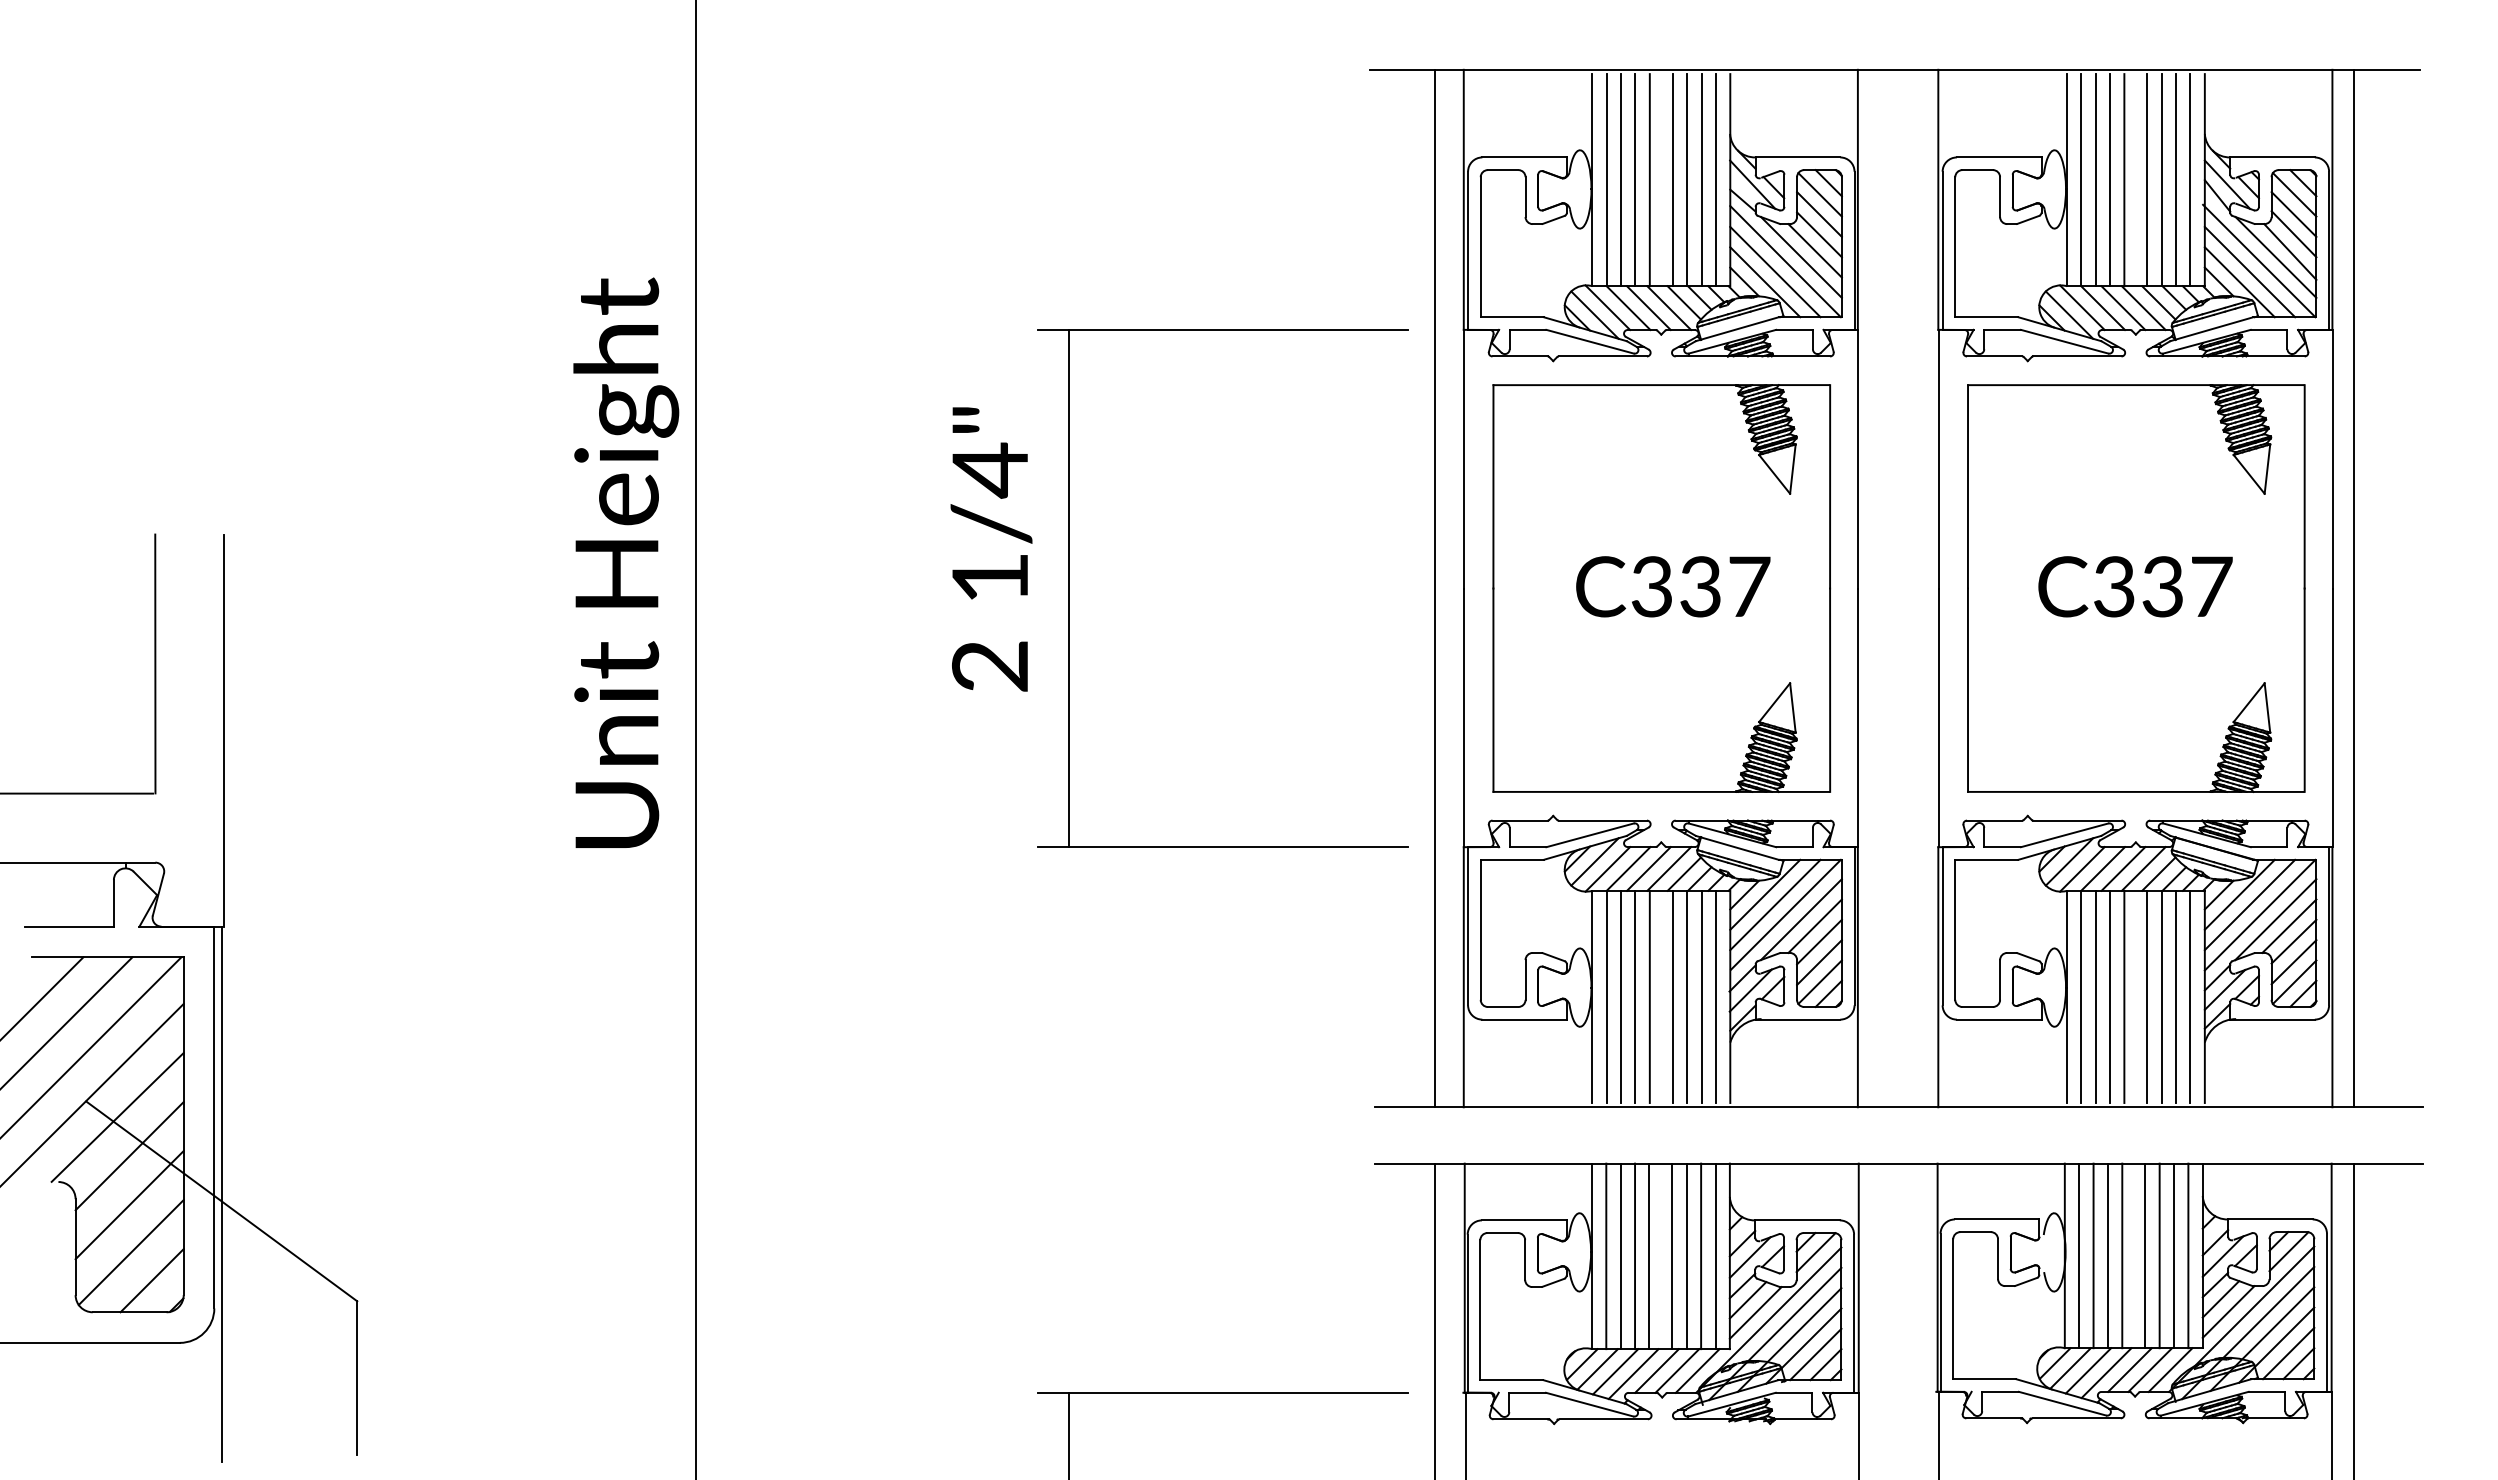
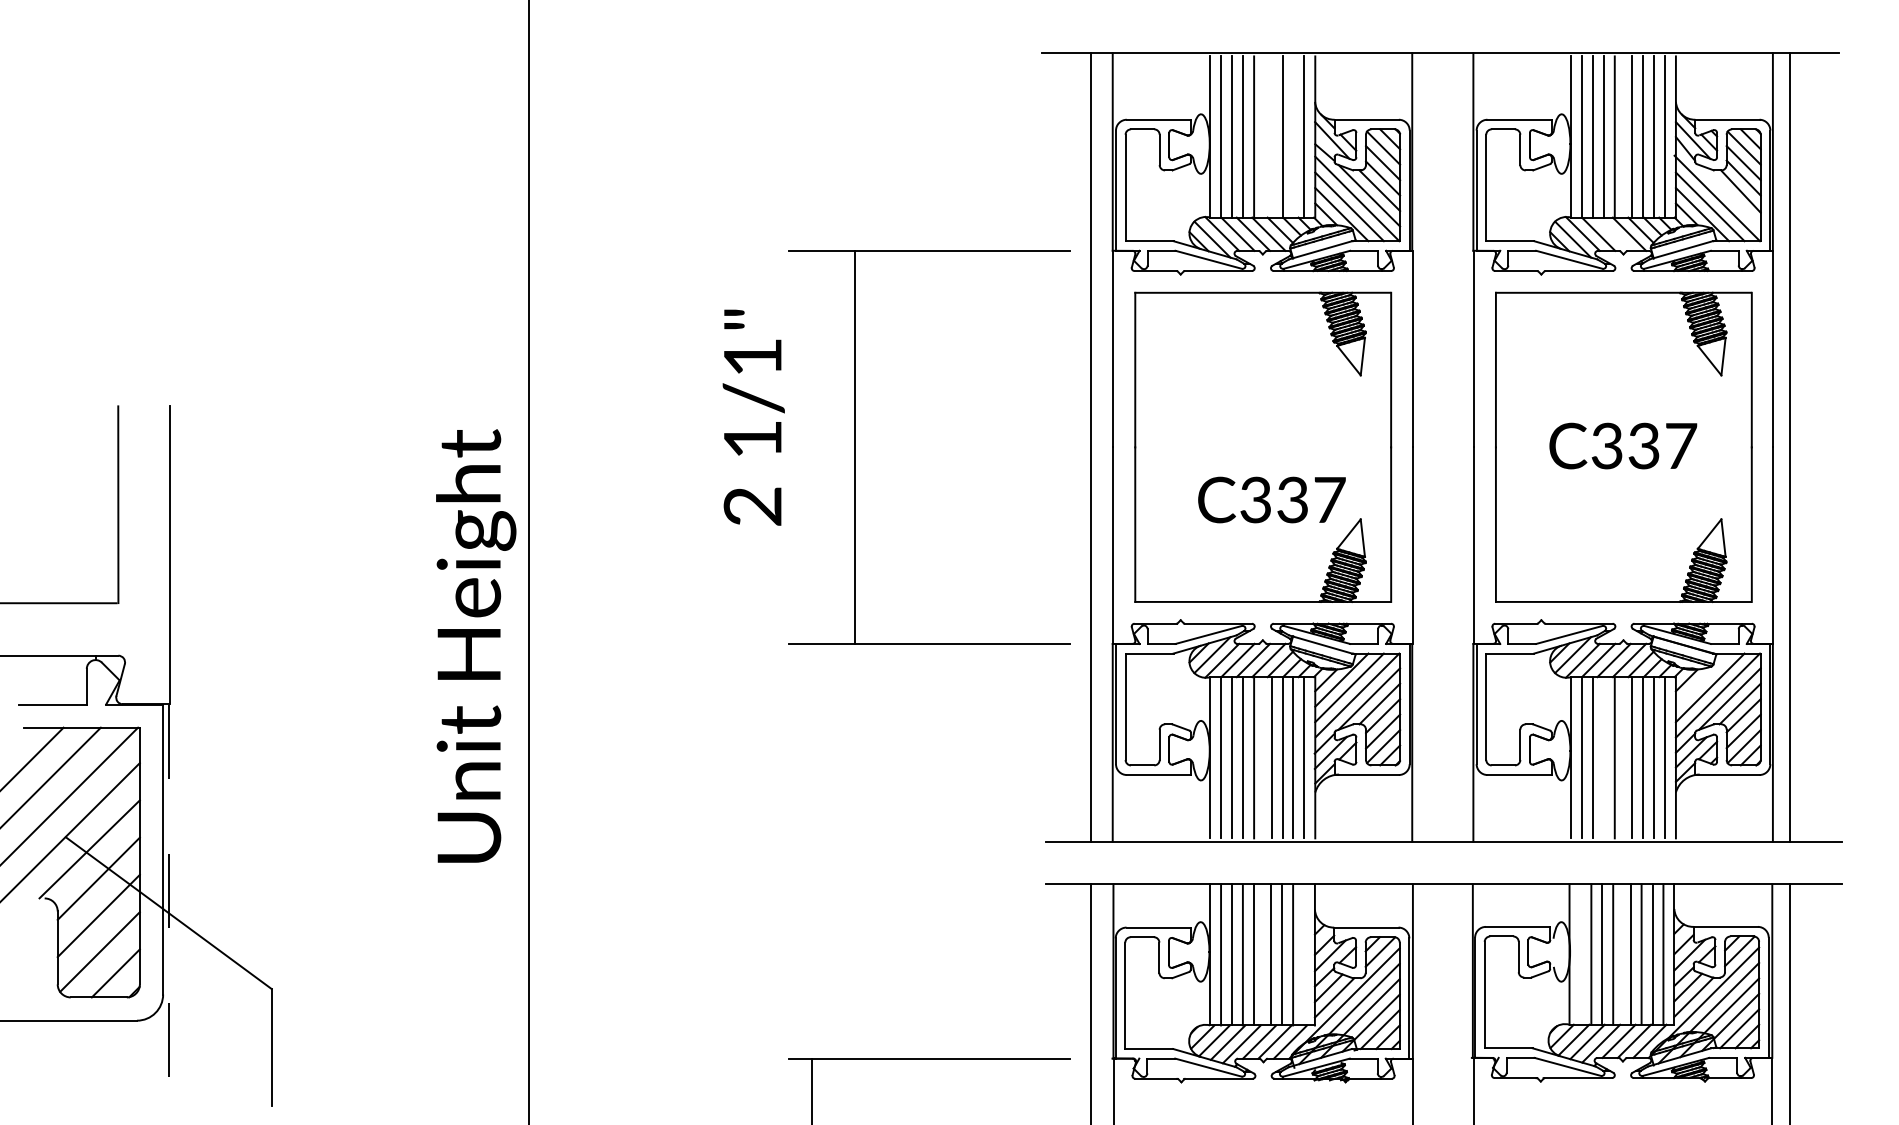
line: (1672, 180) -> (1271, 137), removed
line: (1701, 180) -> (1293, 137), removed
line: (2275, 257) -> (1729, 195), removed
line: (2123, 308) -> (1614, 234), removed
text: (989, 470) -> (752, 357), 1/4" -> 1/1"
text: (626, 562) -> (476, 645), moved
text: (1673, 586) -> (1272, 499), moved
line: (1068, 588) -> (854, 447), moved
line: (2239, 894) -> (1702, 679), removed
line: (2110, 996) -> (1604, 757), removed
line: (222, 1194) -> (169, 907), solid -> dashed
line: (2079, 1255) -> (1580, 954), removed
line: (1715, 1256) -> (1304, 955), removed

